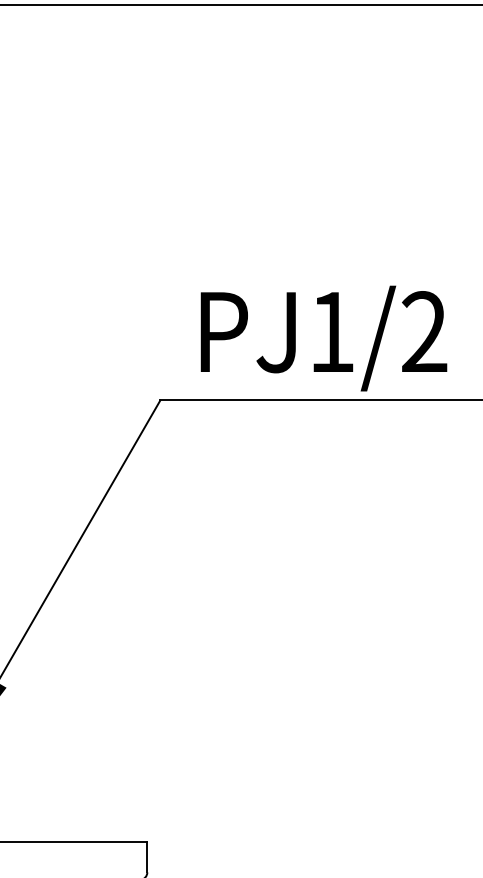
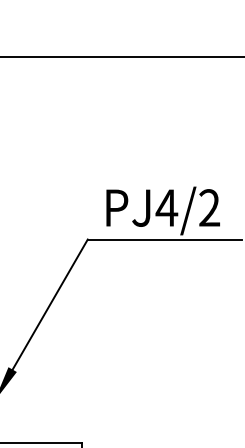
text: (331, 330) -> (166, 207), PJ1/2 -> PJ4/2

